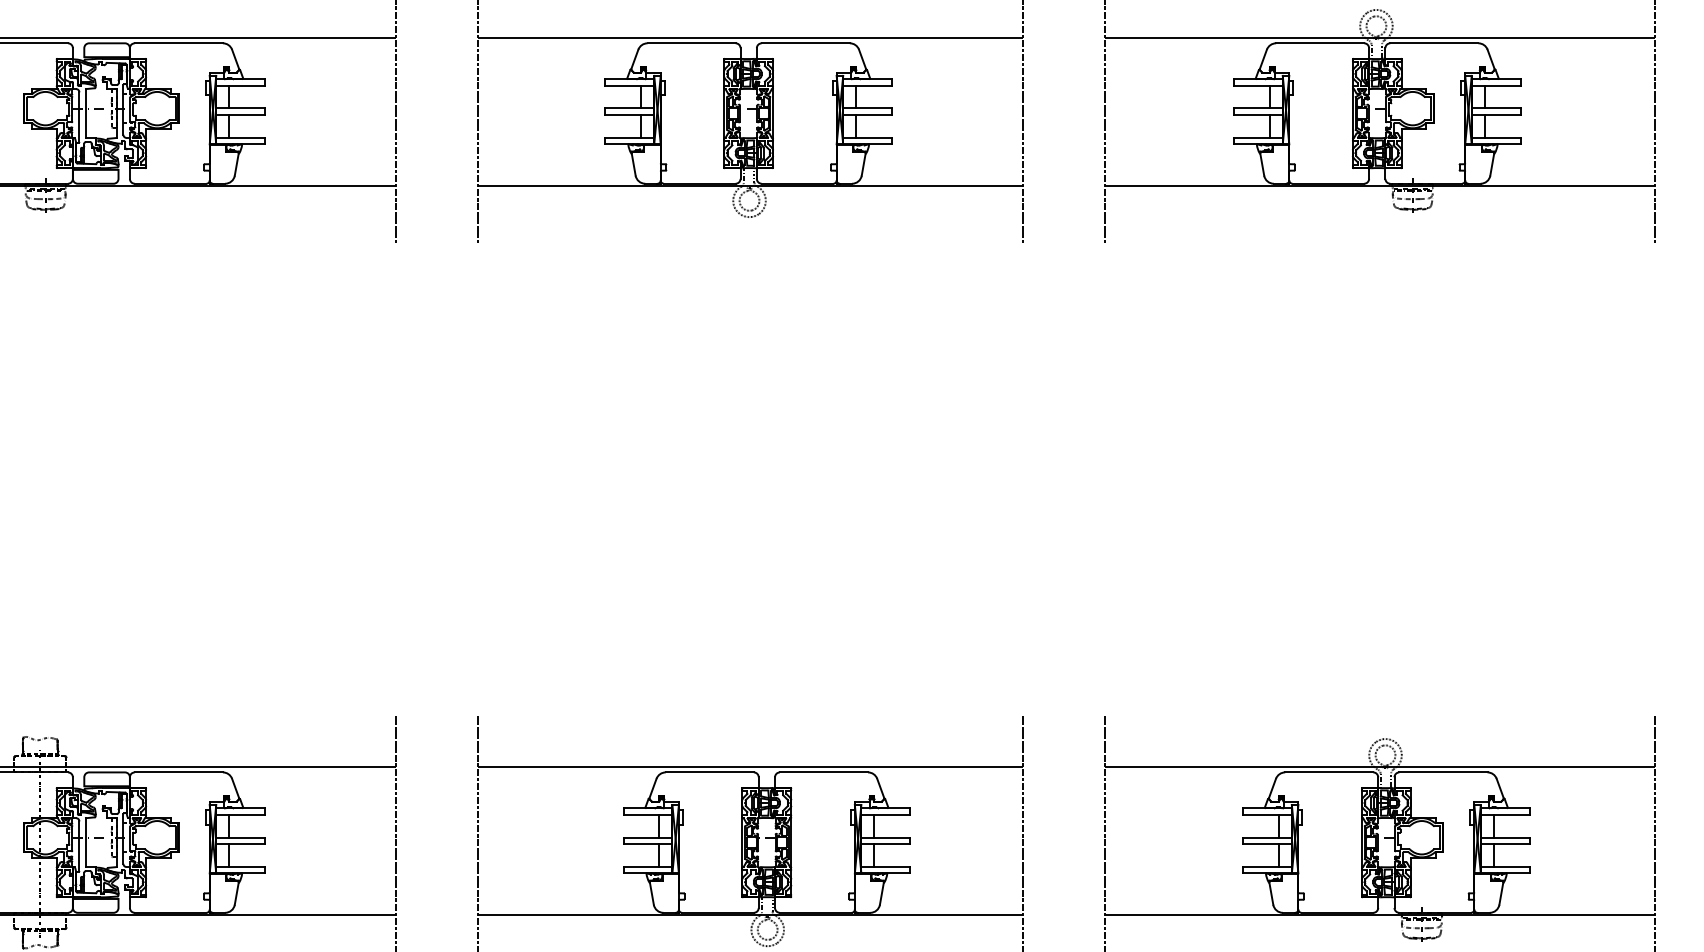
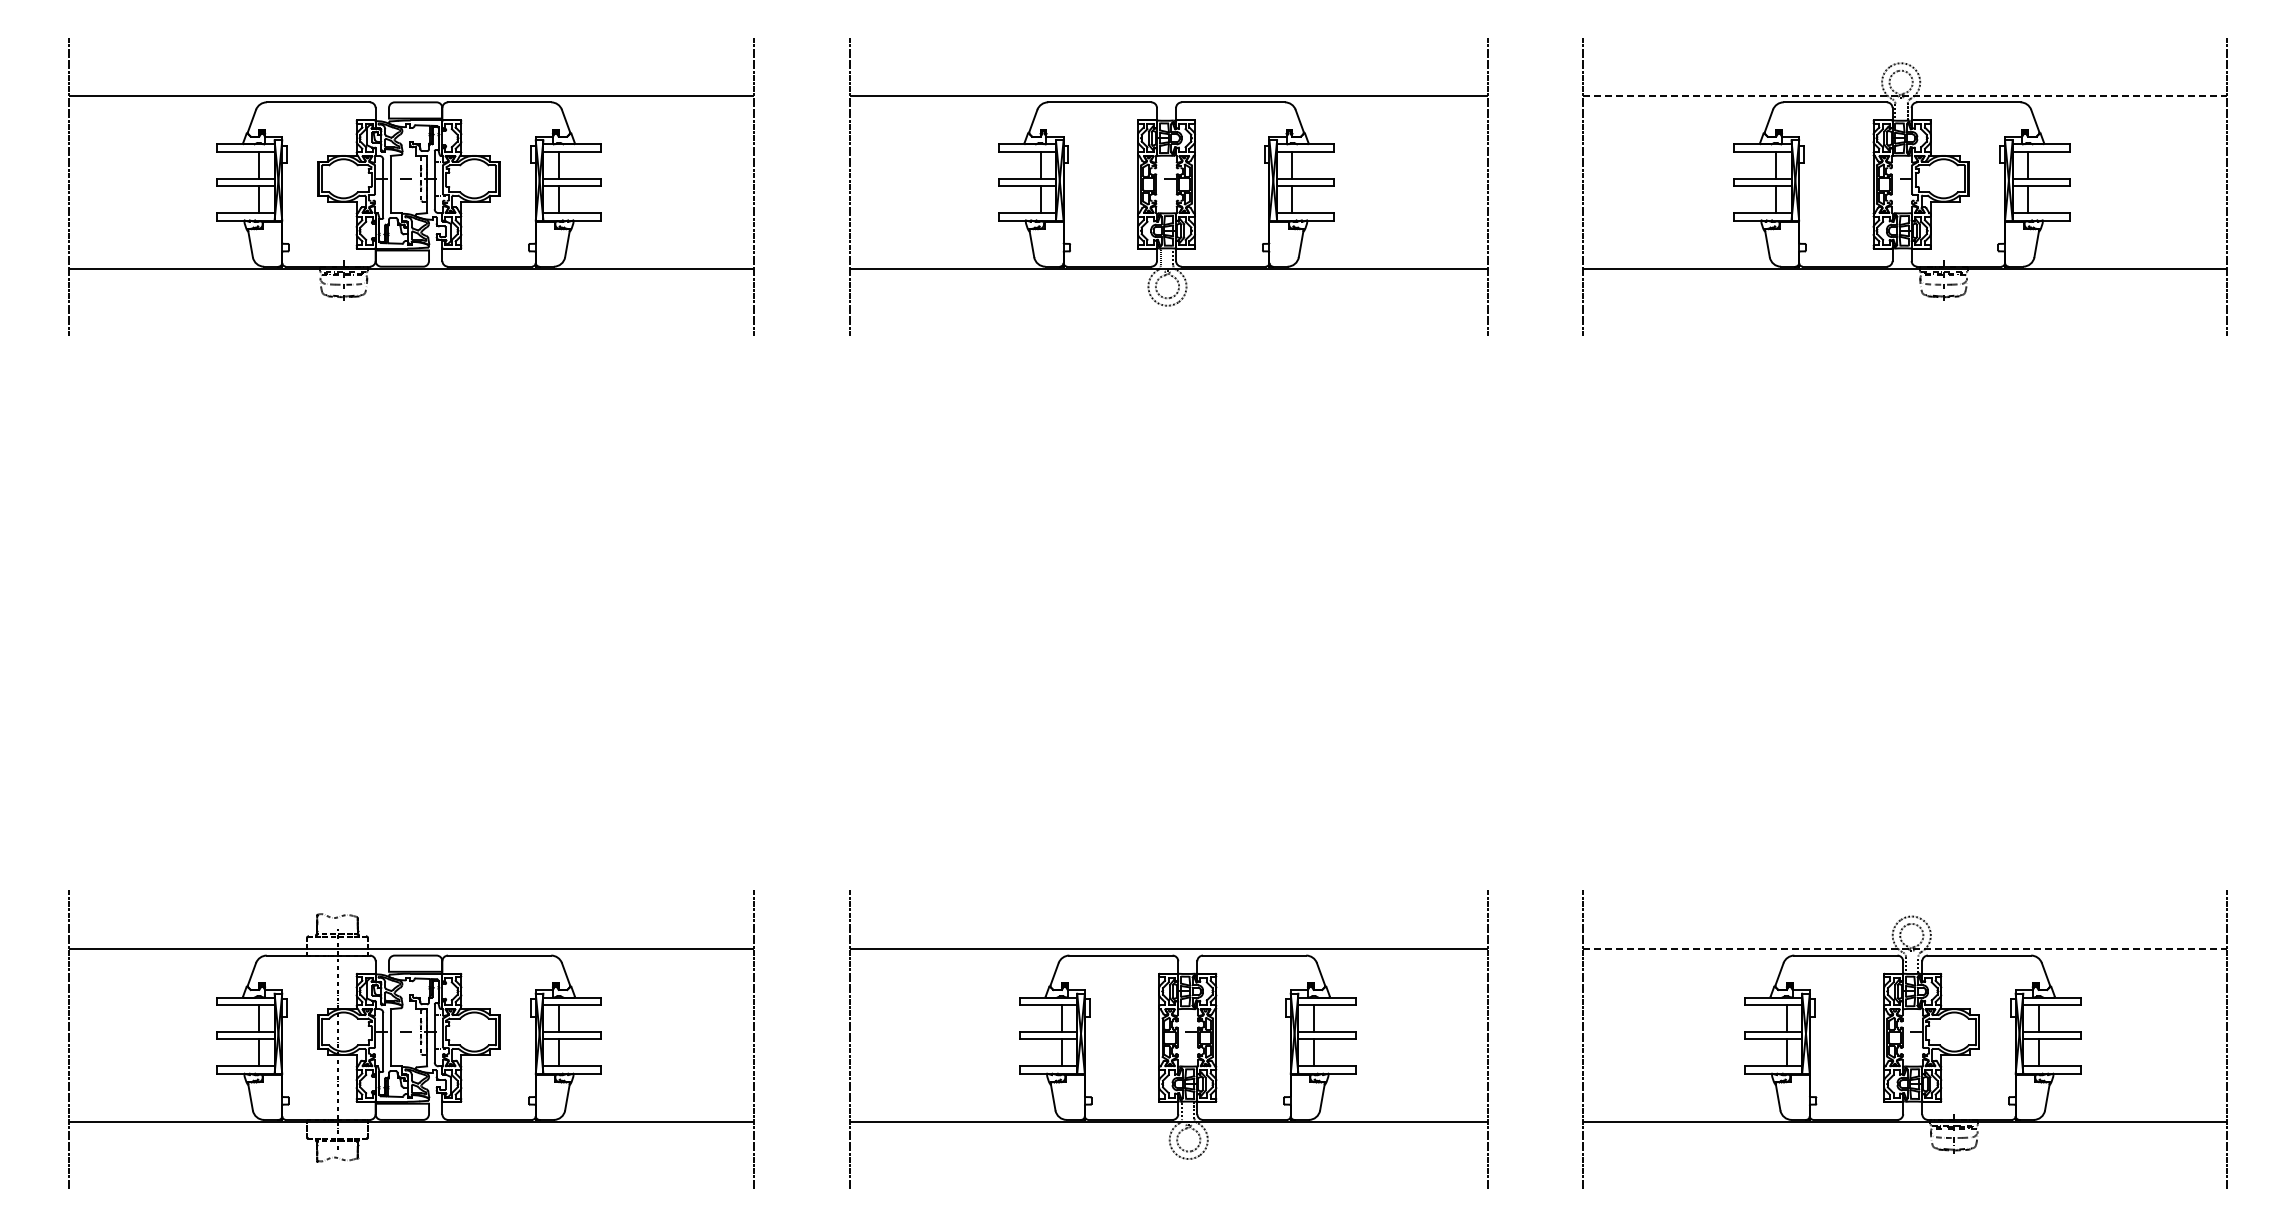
line: (1380, 37) -> (1905, 95), solid -> dashed
line: (1380, 766) -> (1905, 948), solid -> dashed

